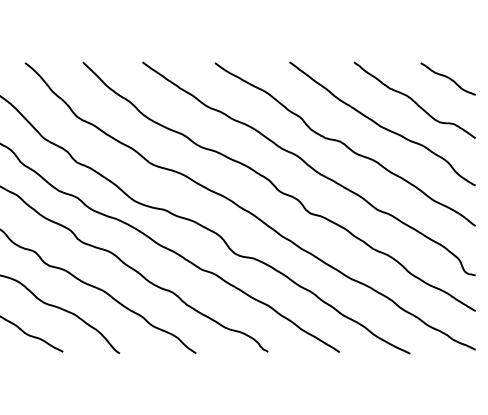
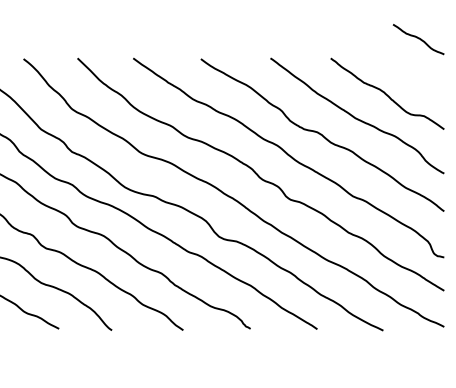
curve: (447, 78) -> (418, 38), moved

